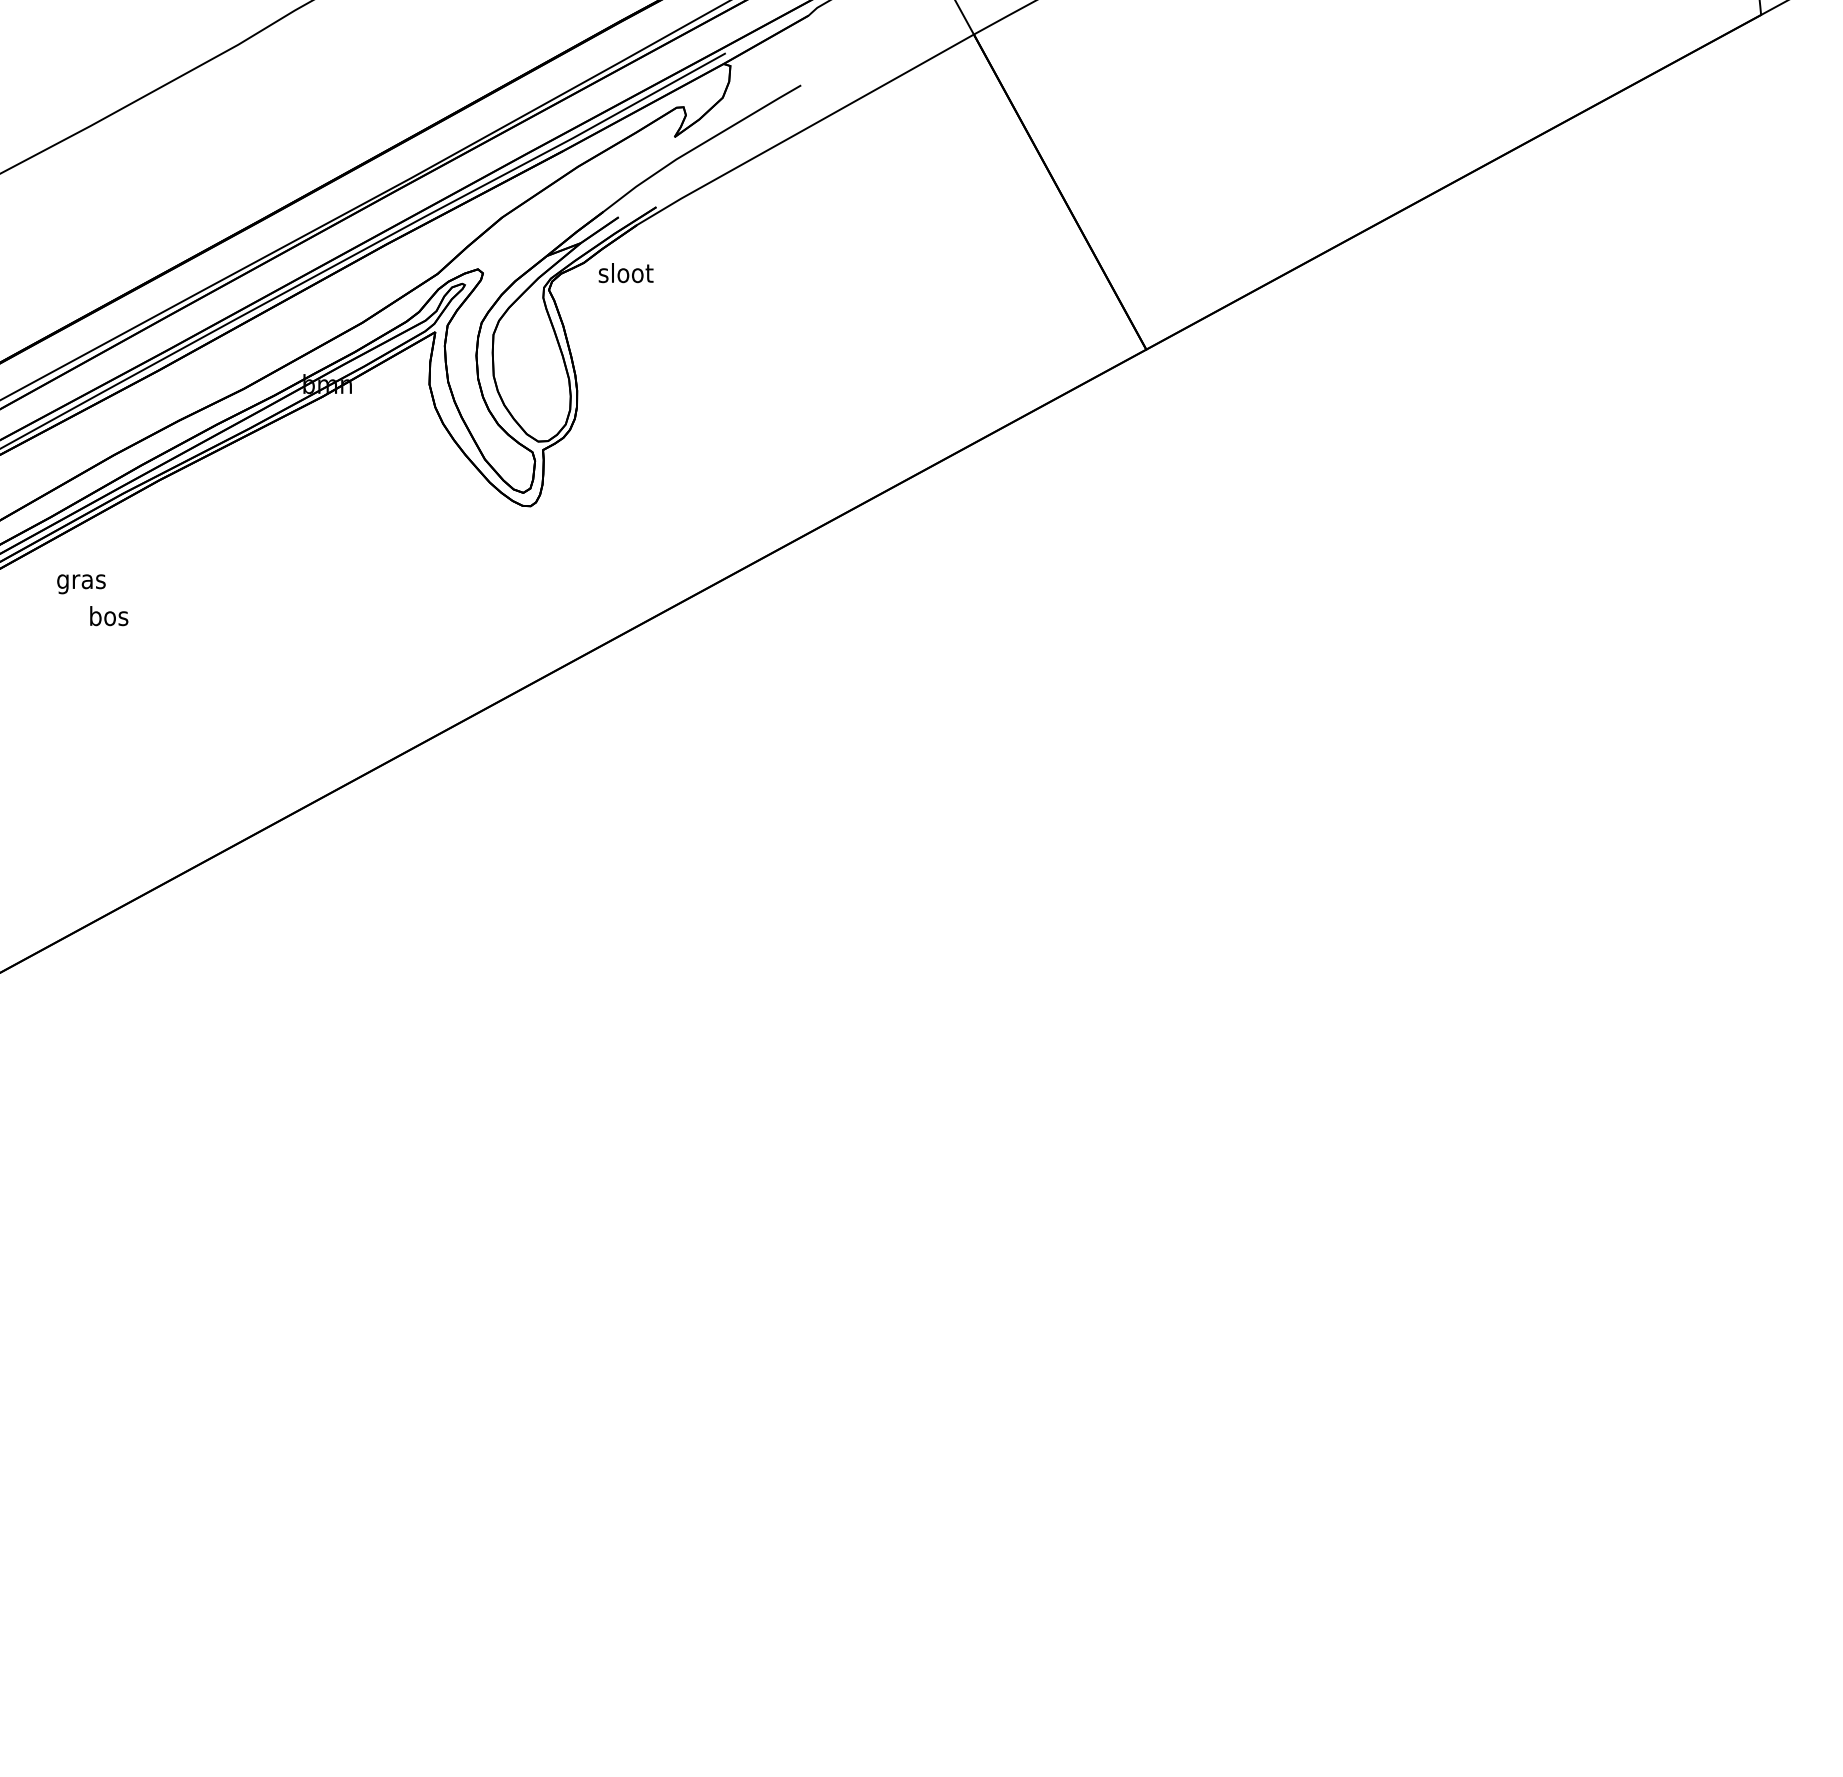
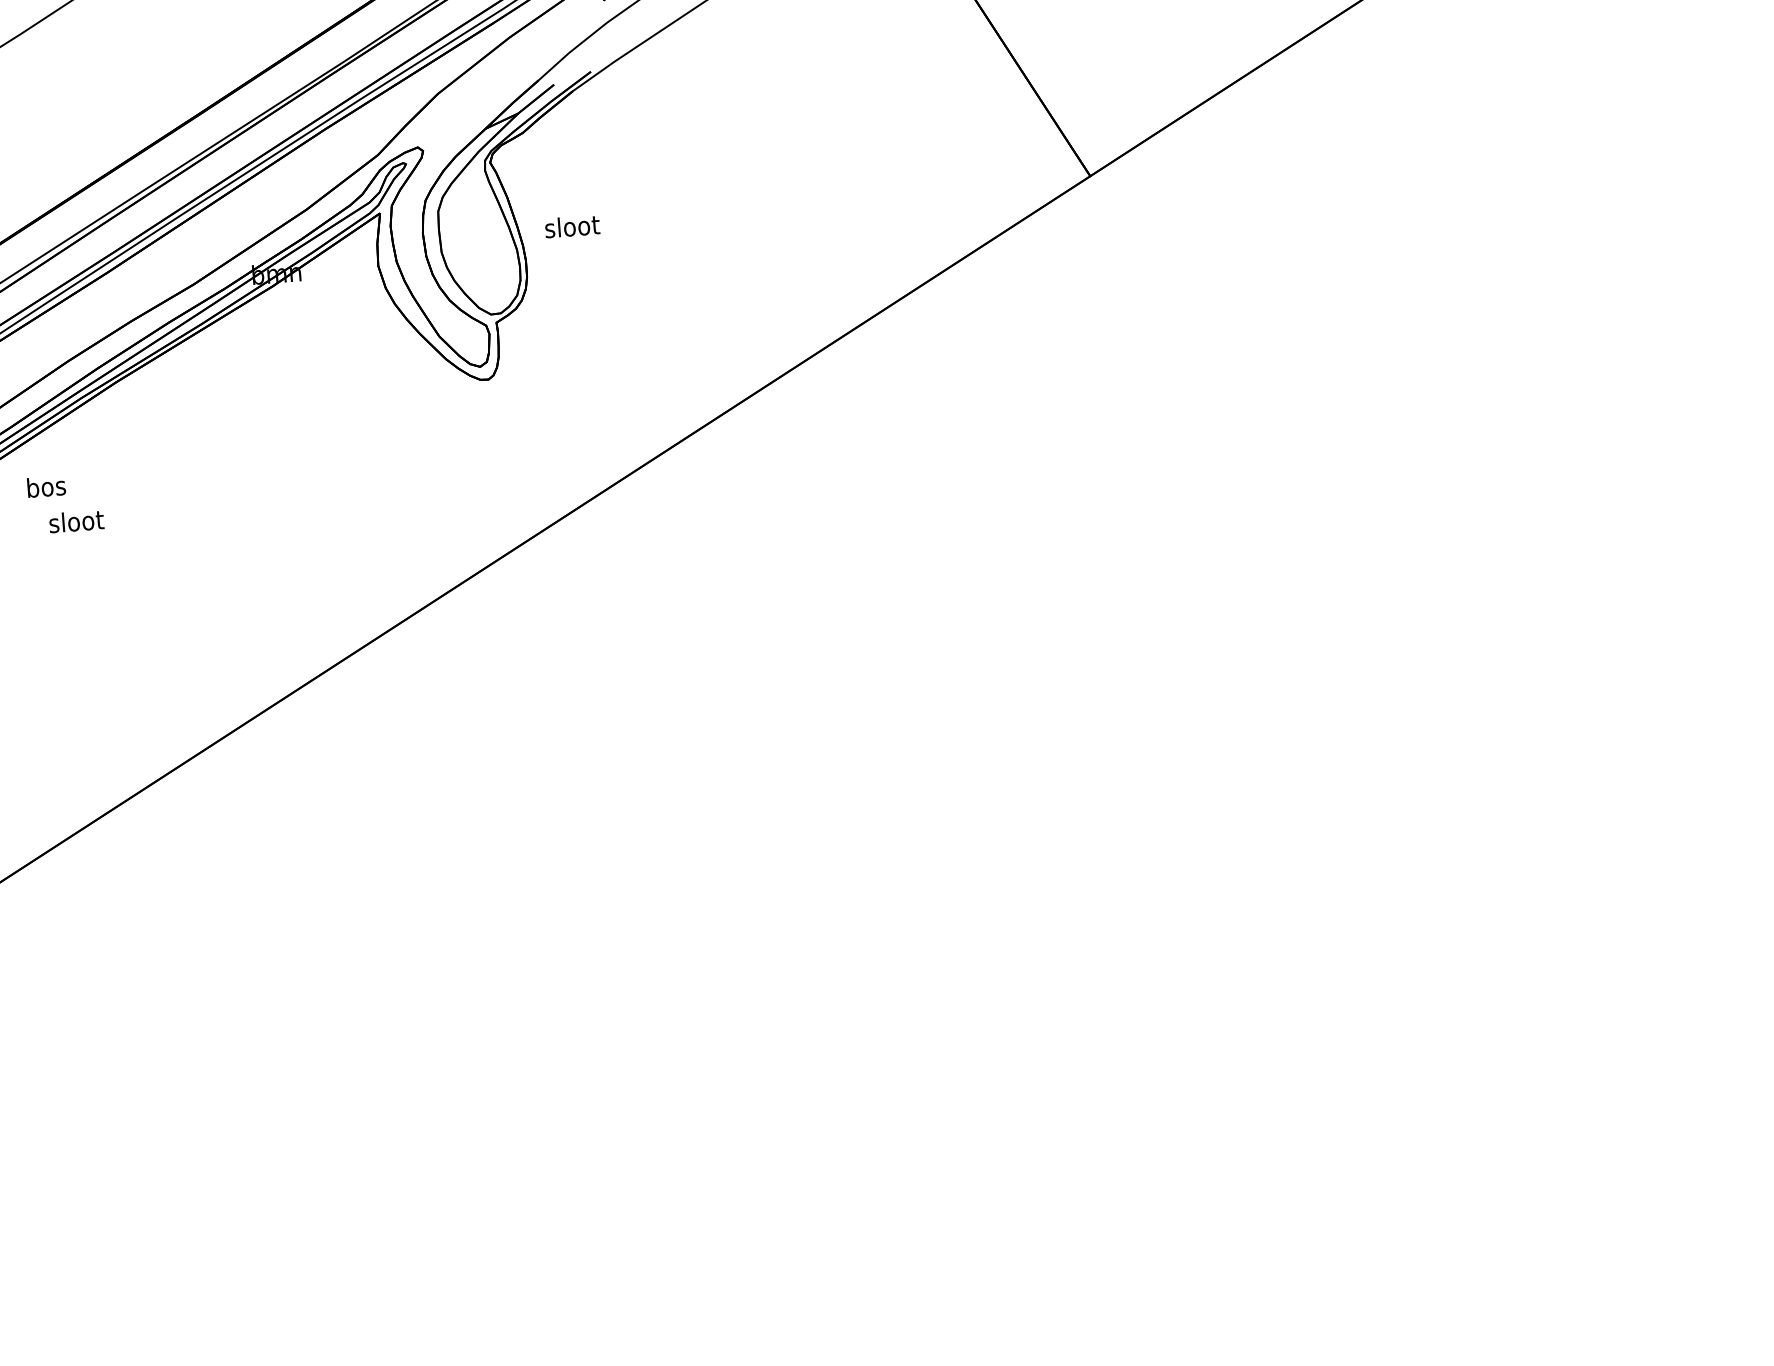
text: (625, 273) -> (571, 227), moved
text: (81, 581) -> (46, 489), gras -> bos
text: (108, 616) -> (76, 521), bos -> sloot

